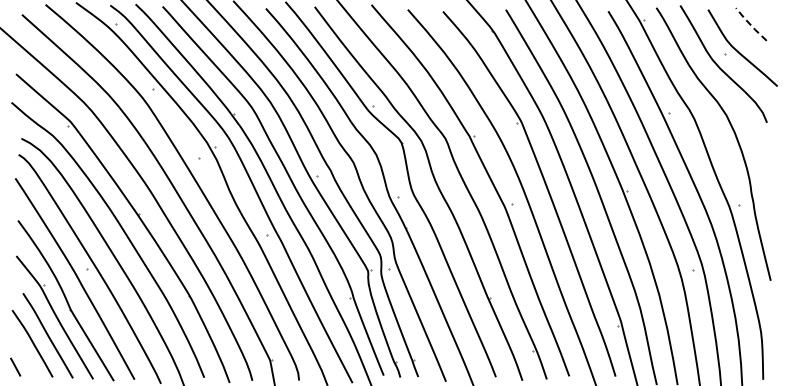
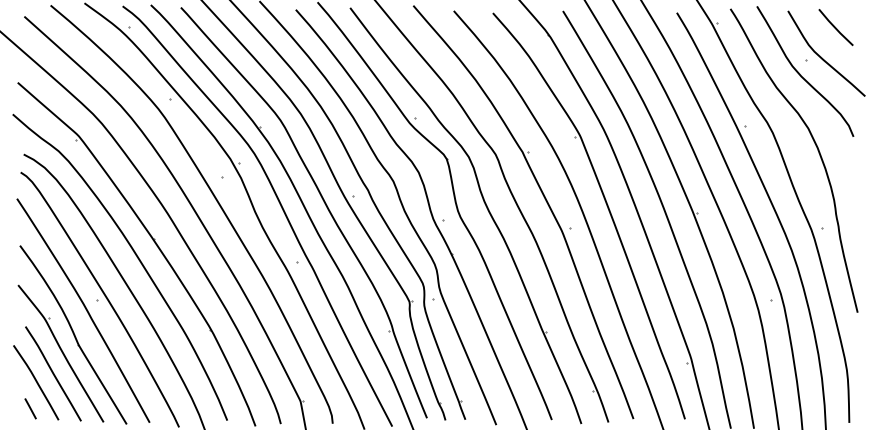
line: (750, 24) -> (835, 27), dashed -> solid
line: (15, 366) -> (30, 408), moved

